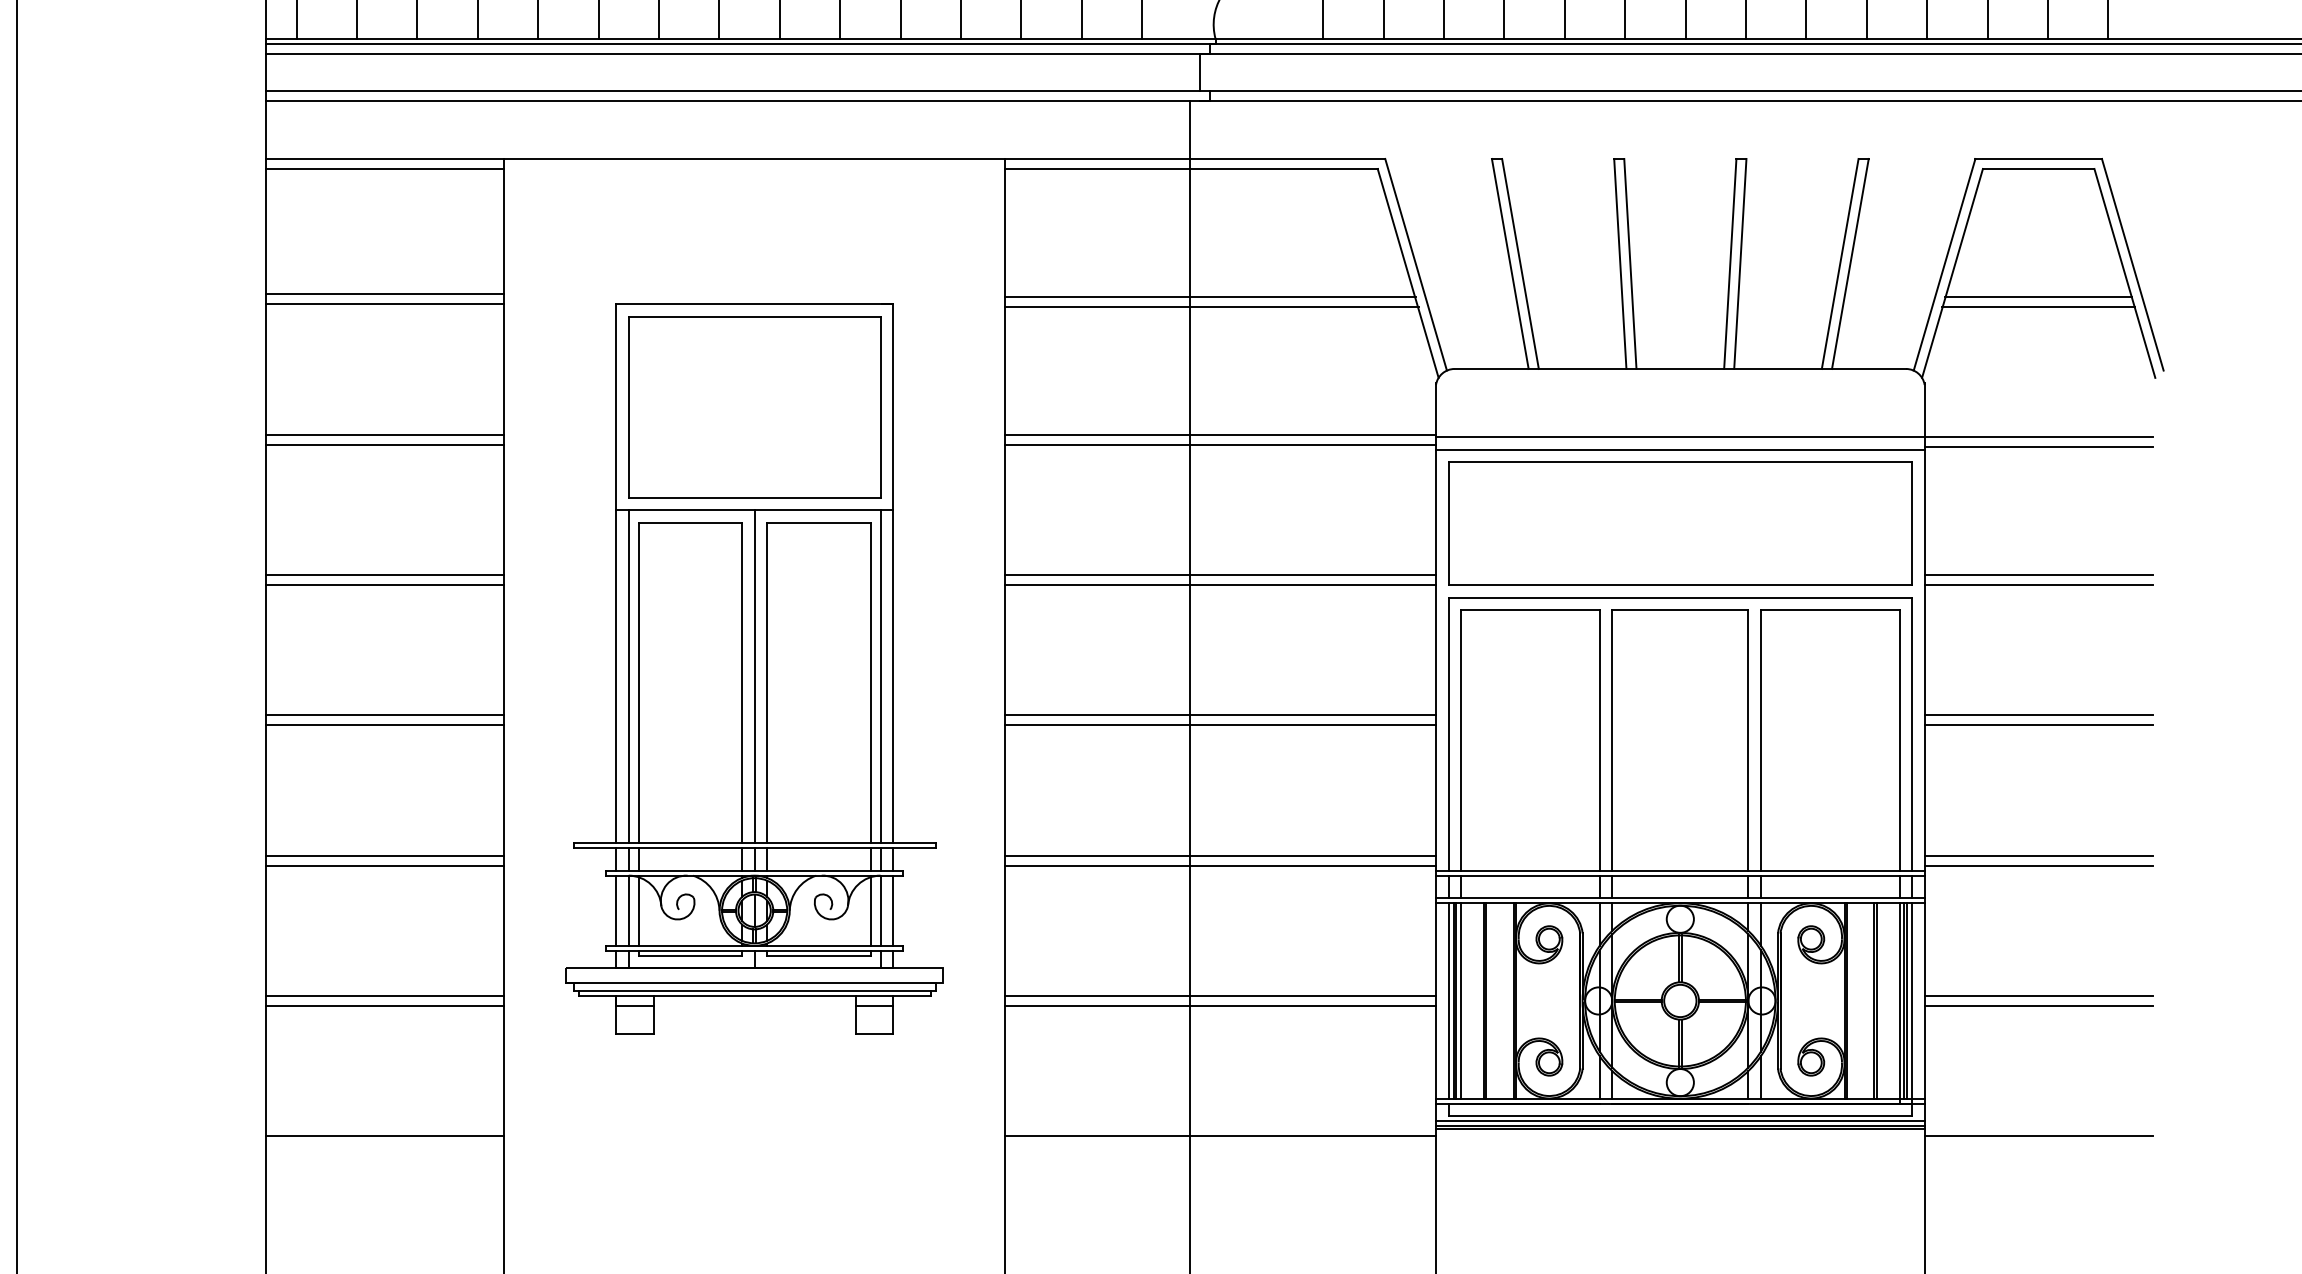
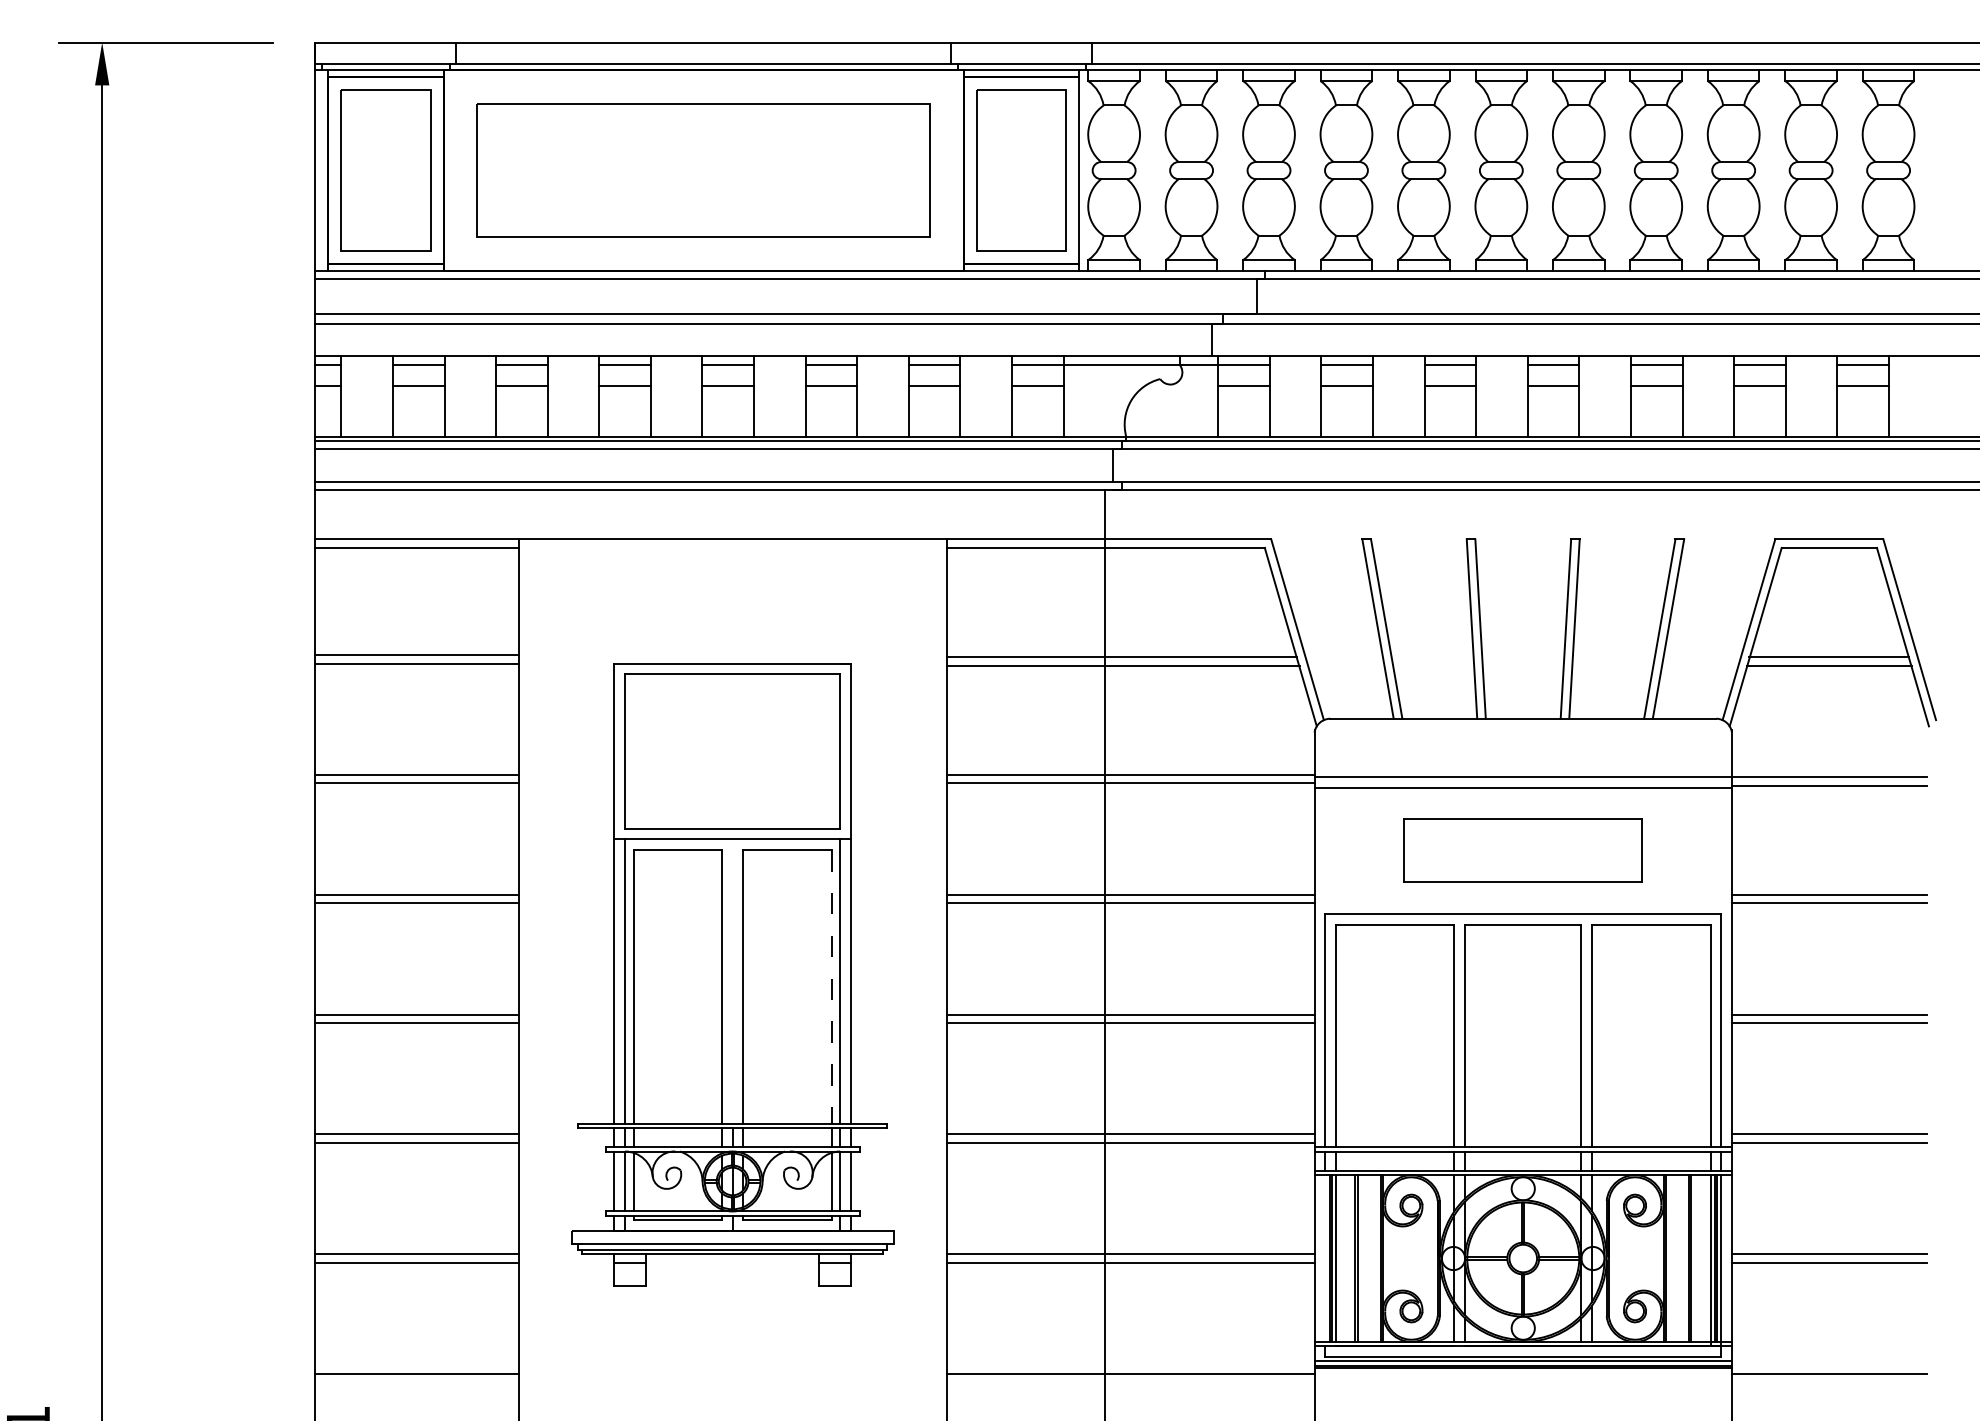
part: (1679, 523) -> (1522, 850), size x0.6
line: (754, 676) -> (732, 981), removed
line: (870, 682) -> (831, 986), solid -> dashed
line: (1448, 1000) -> (1325, 1258), removed

